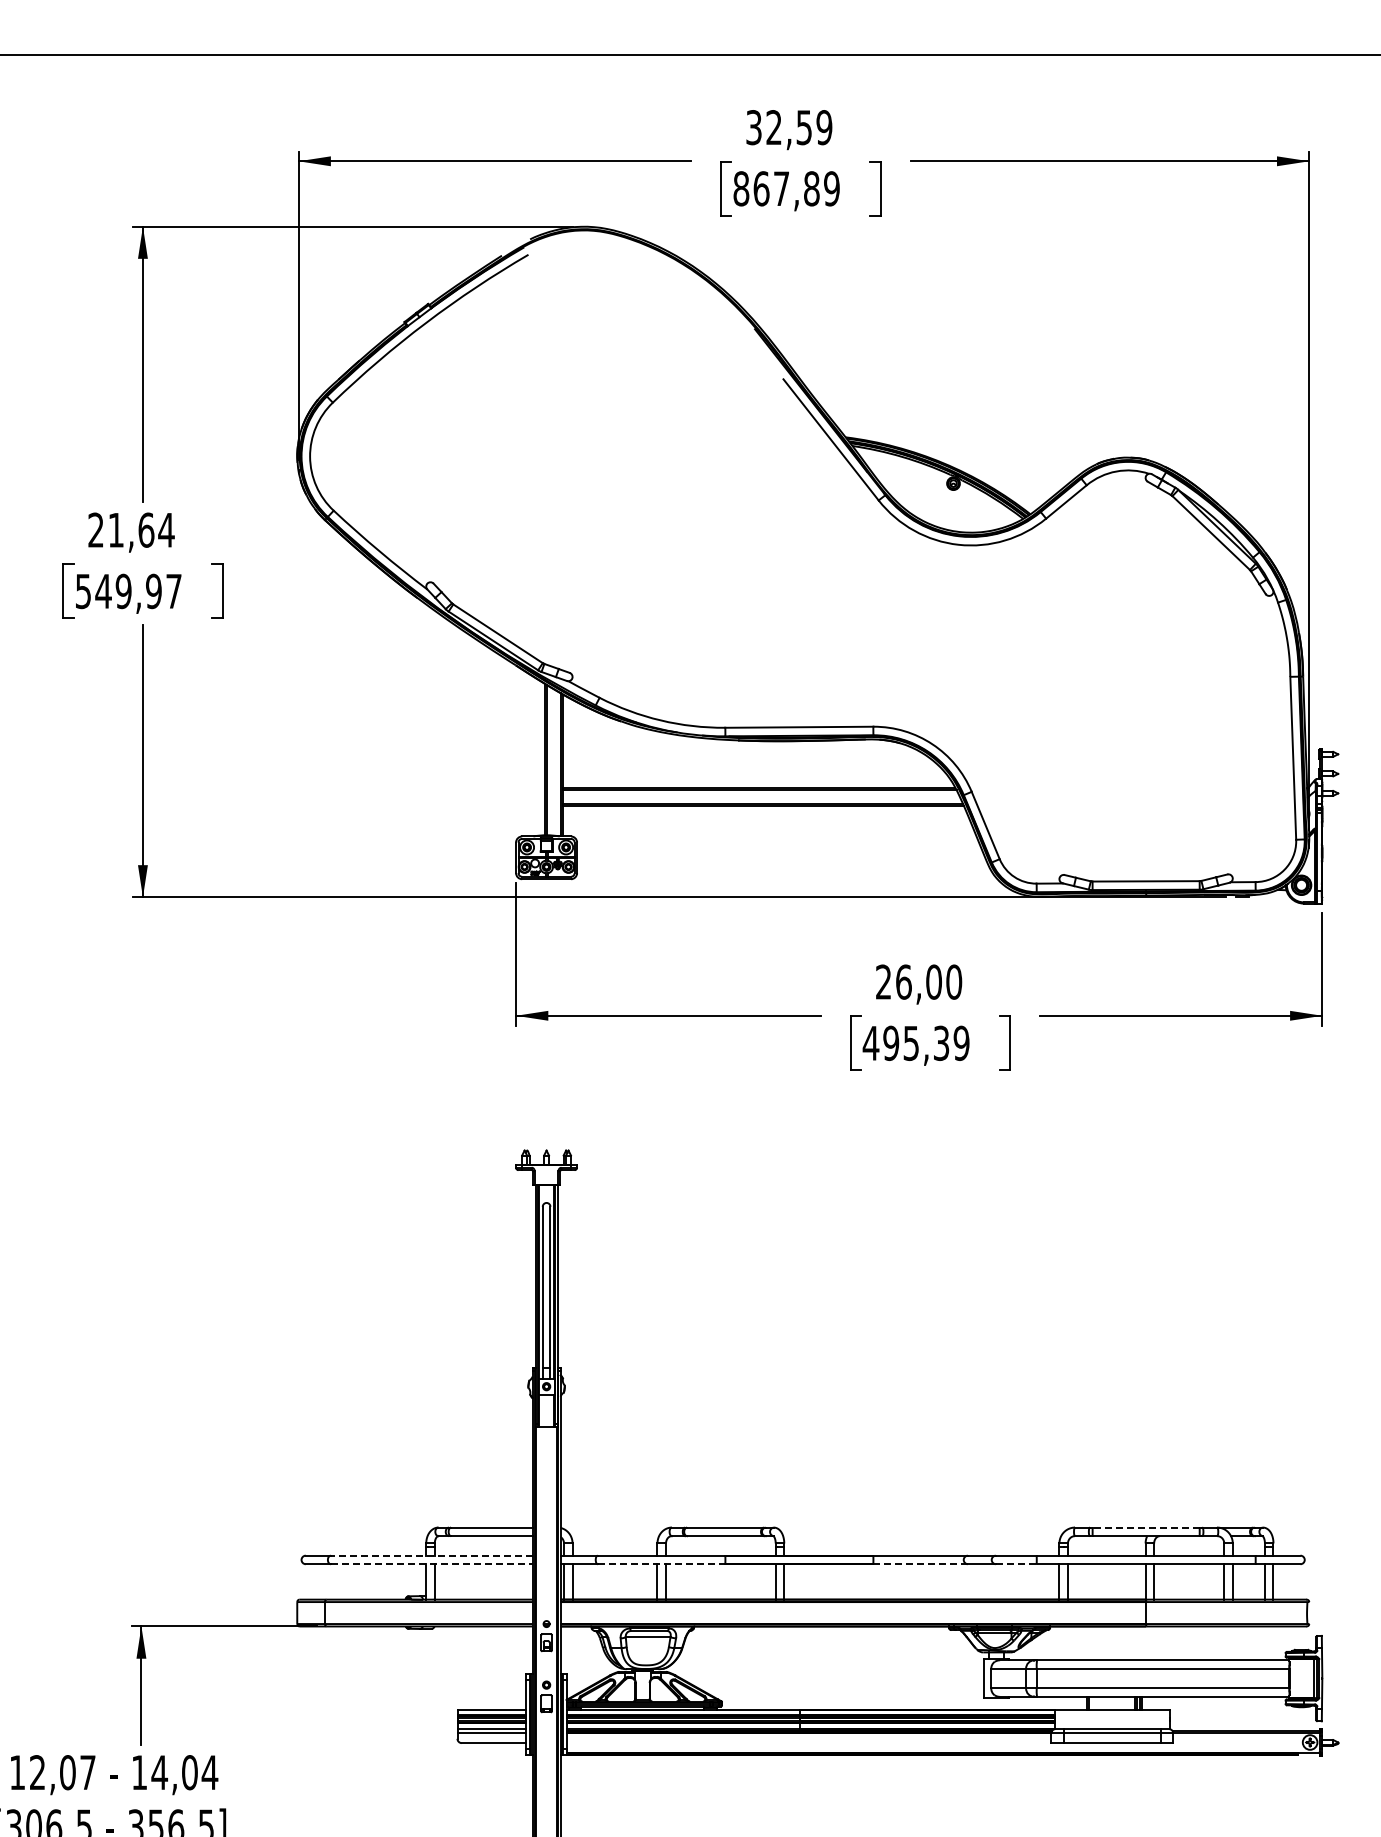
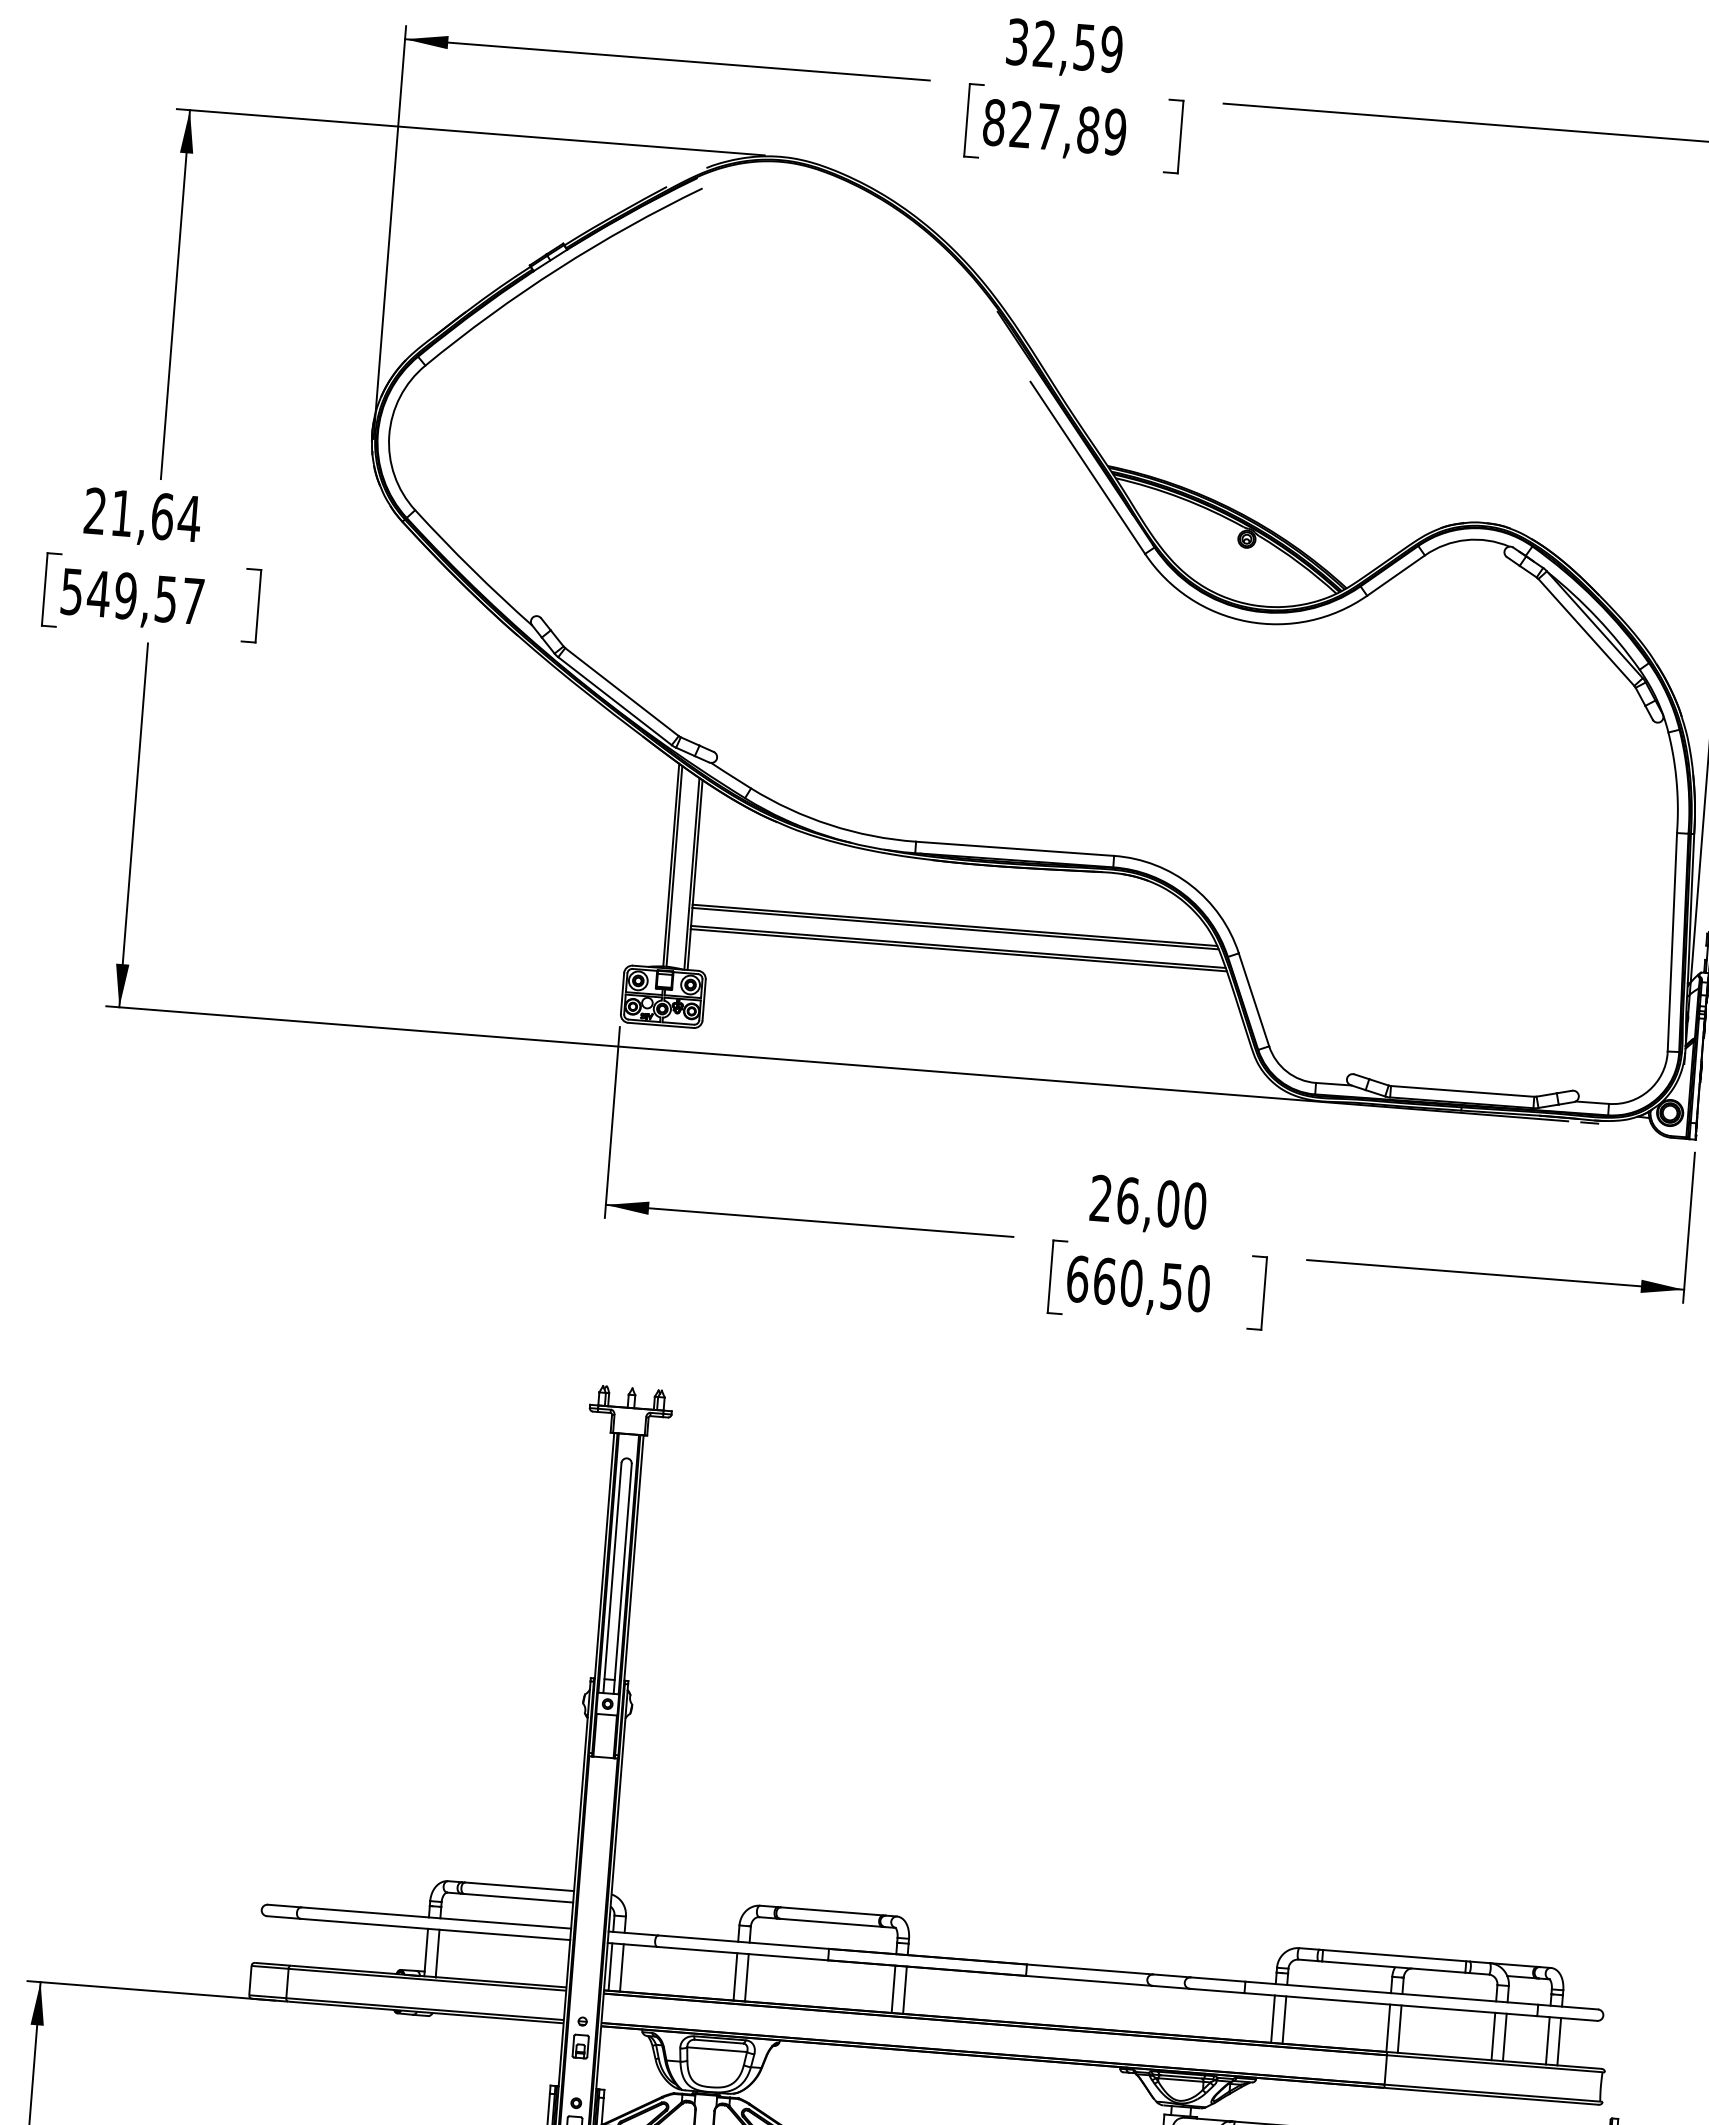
text: (761, 188) -> (1021, 124), 867,89 -> 827,89
text: (153, 590) -> (165, 597), 549,97 -> 549,57
text: (915, 1043) -> (1137, 1283), 495,39 -> 660,50
line: (1146, 1527) -> (1395, 1955), dashed -> solid
line: (431, 1555) -> (435, 1917), dashed -> solid
line: (431, 1564) -> (435, 1929), dashed -> solid
line: (661, 1564) -> (742, 1954), dashed -> solid
line: (921, 1564) -> (1090, 1981), dashed -> solid
line: (1016, 1564) -> (1217, 1991), dashed -> solid

